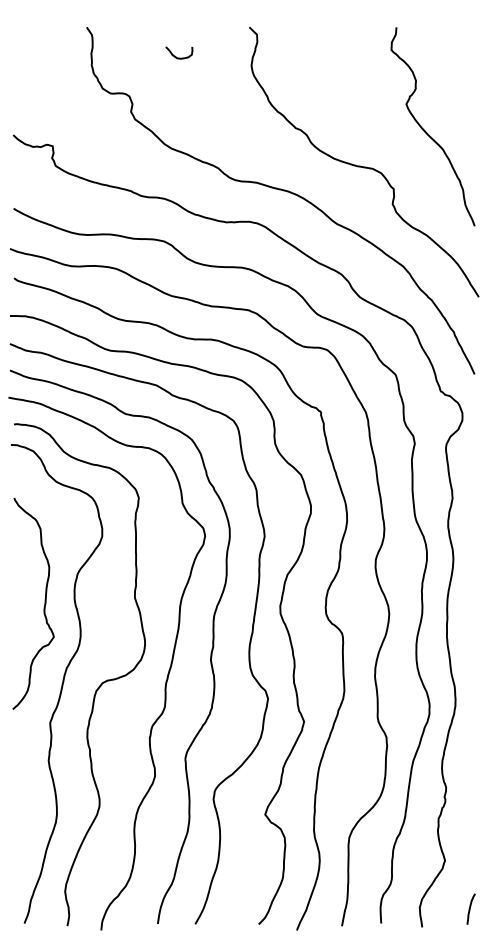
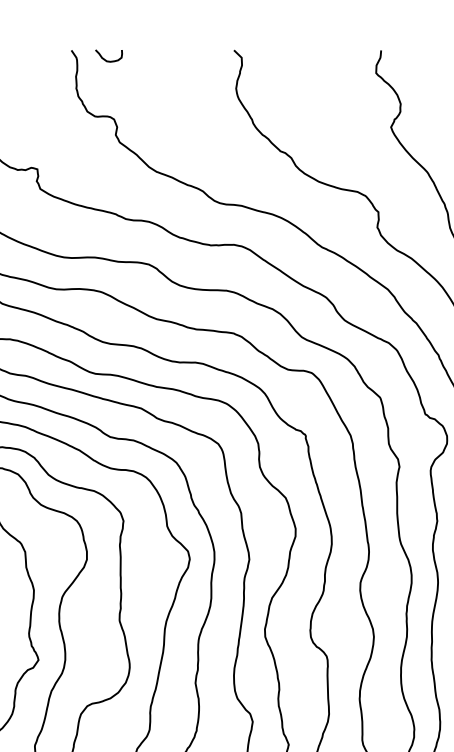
curve: (175, 55) -> (105, 58), moved

